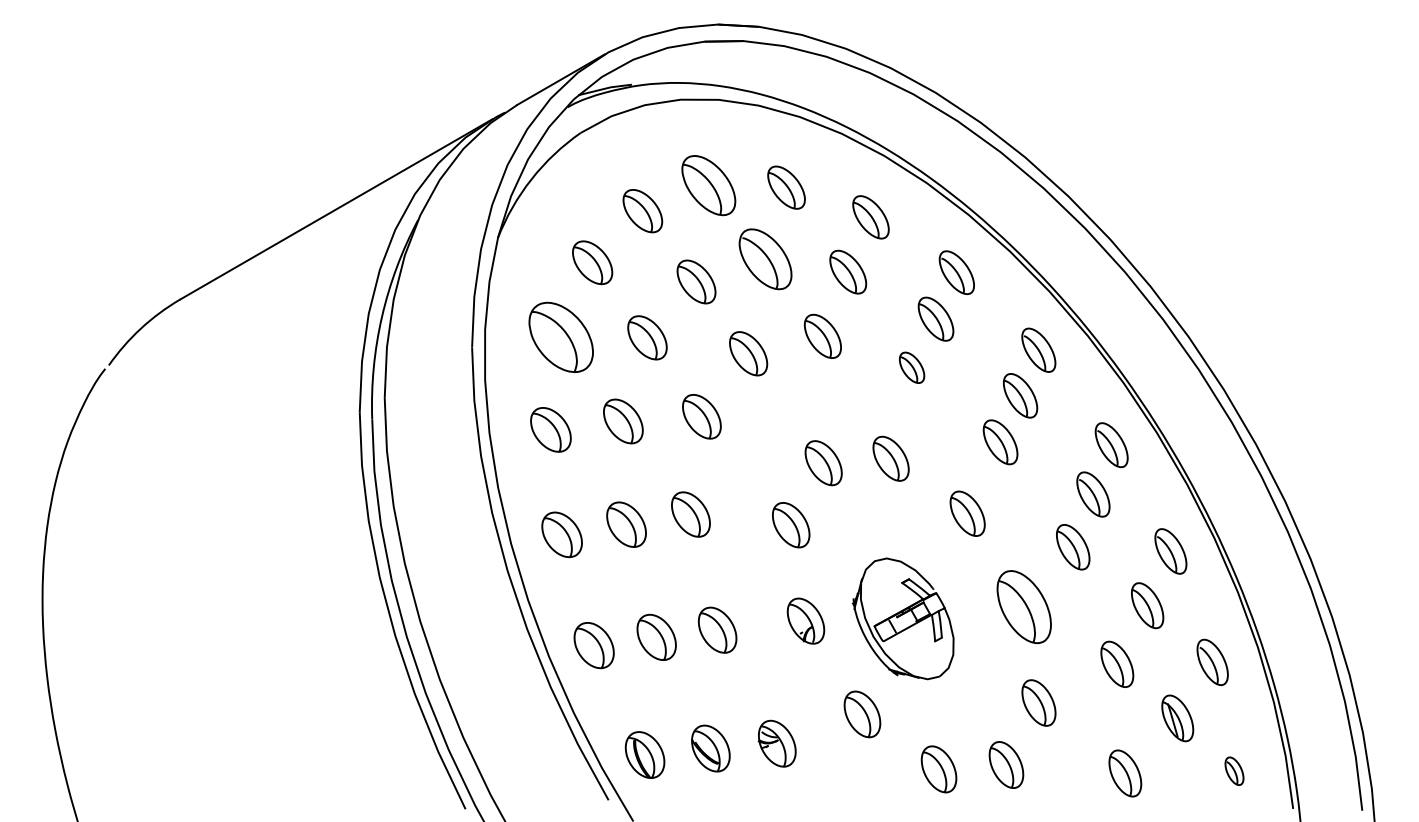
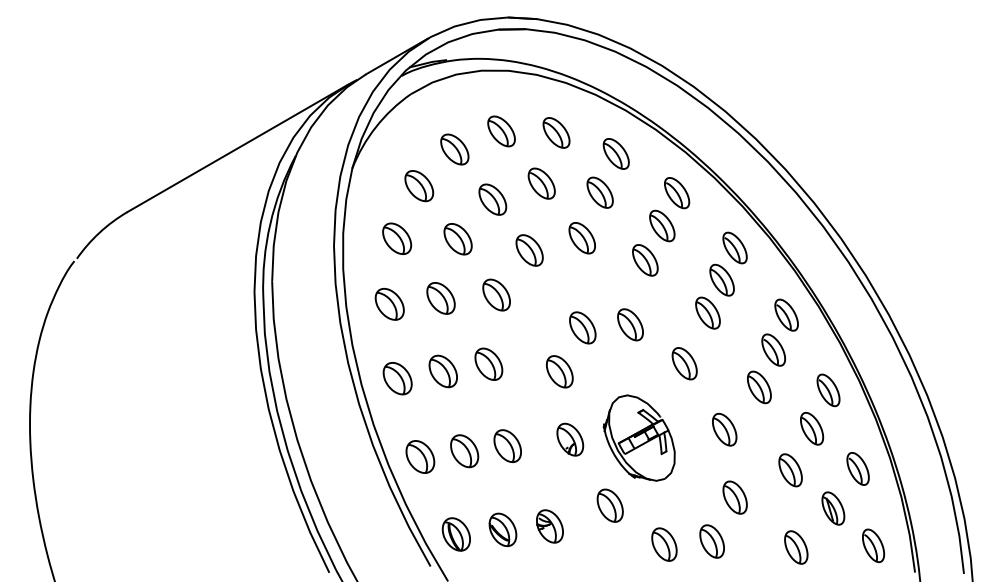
part: (708, 185) -> (501, 131), size x0.71
part: (765, 259) -> (541, 183), size x0.71
part: (561, 336) -> (397, 238), size x0.62
part: (911, 367) -> (644, 260), size x1.43
part: (1023, 606) -> (724, 429), size x0.62
part: (1234, 771) -> (873, 546), size x1.67

